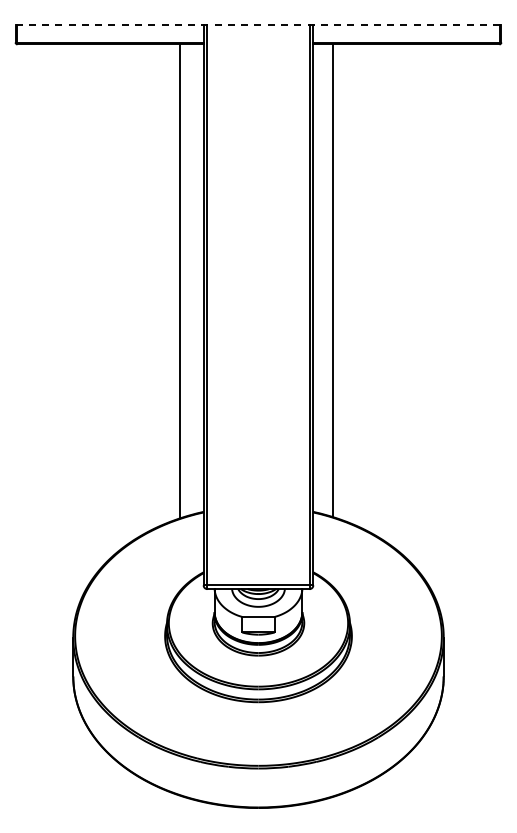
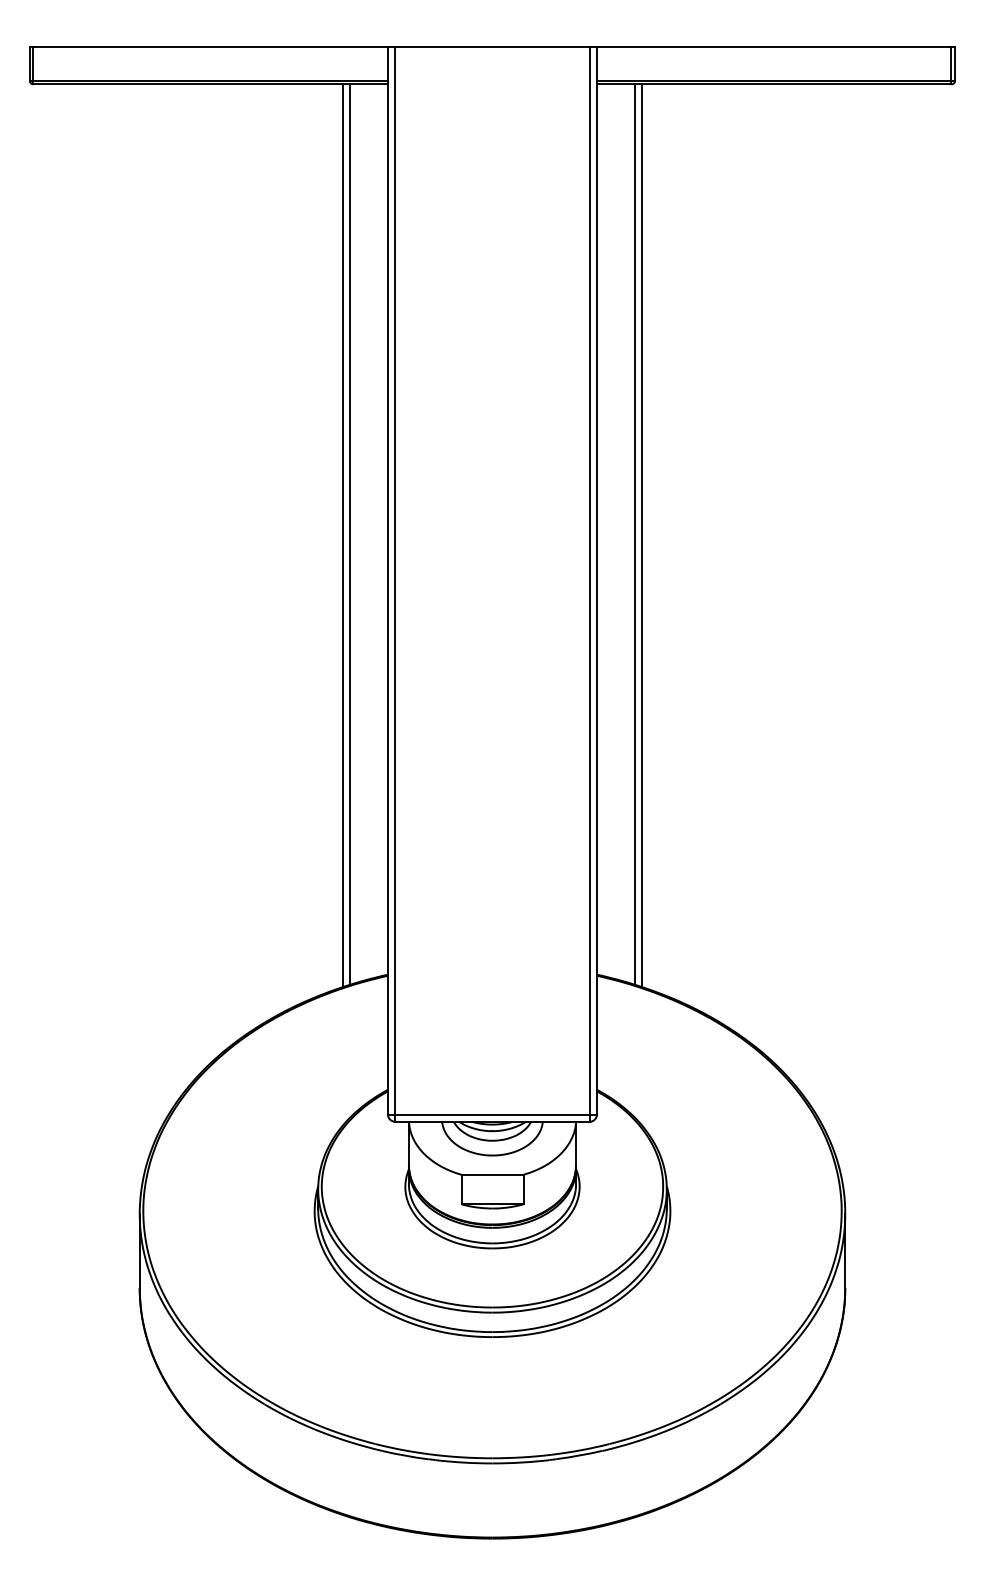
line: (258, 24) -> (492, 46), dashed -> solid
line: (183, 280) -> (349, 534), added
line: (336, 281) -> (641, 535), added

